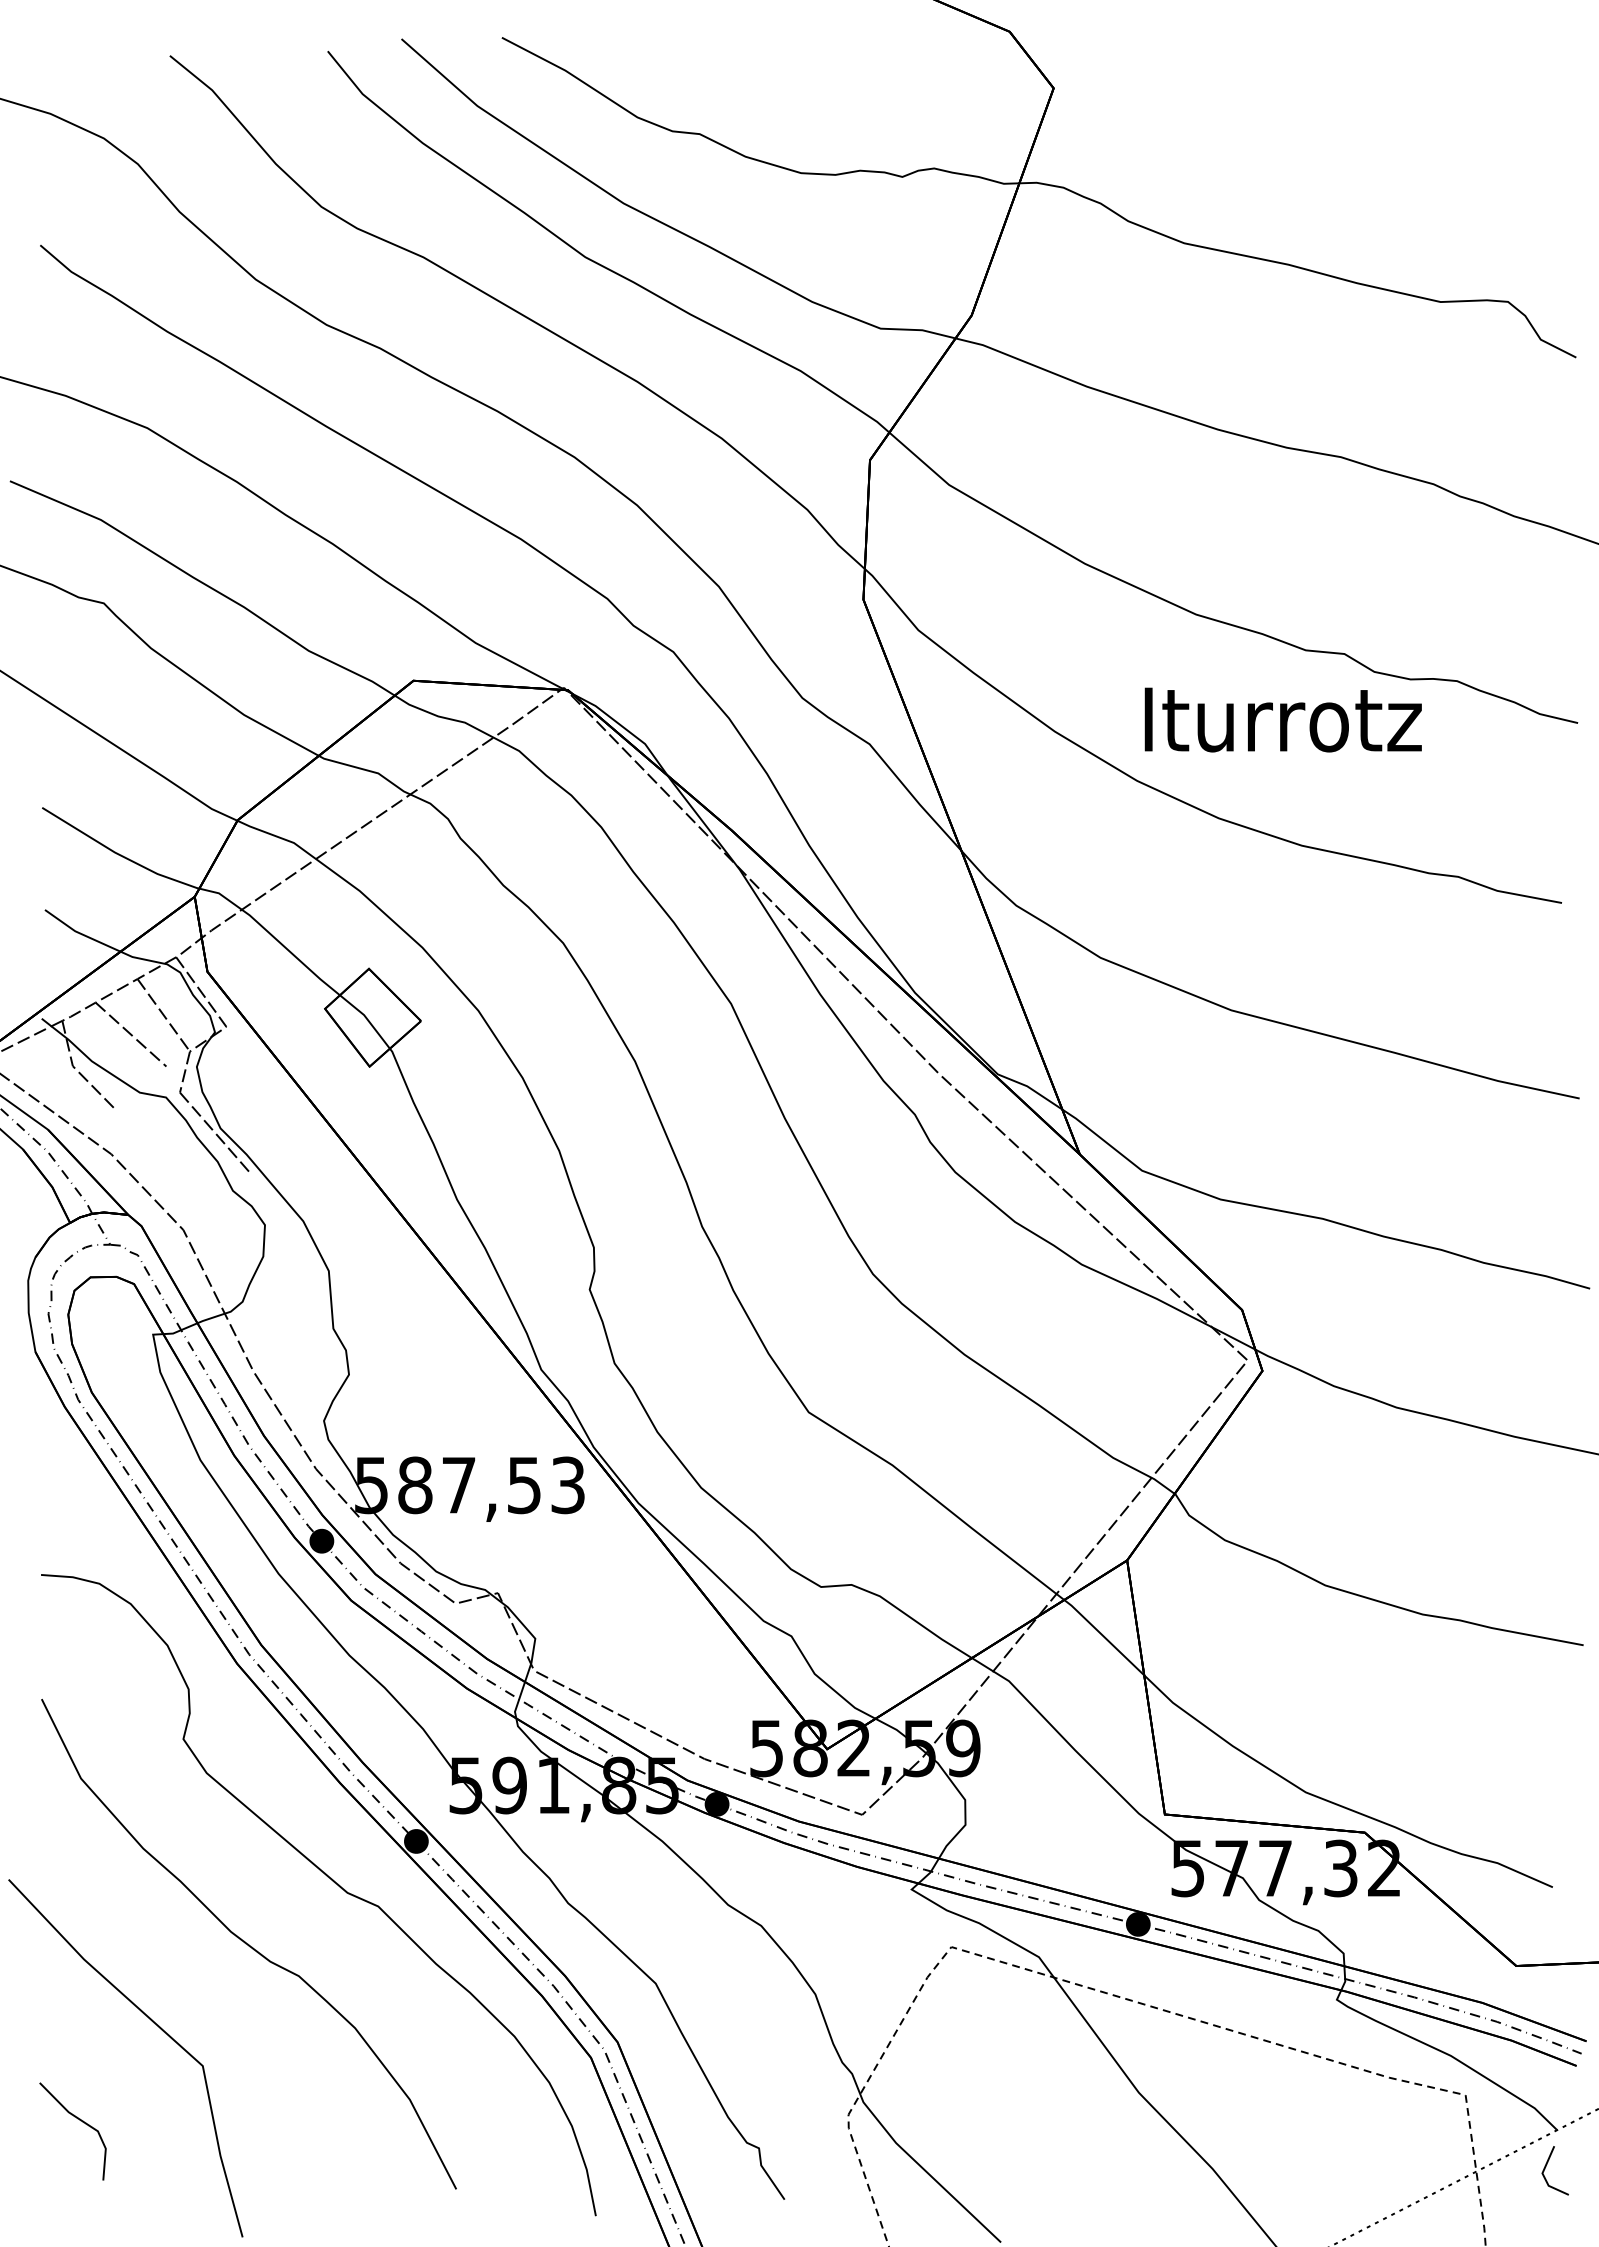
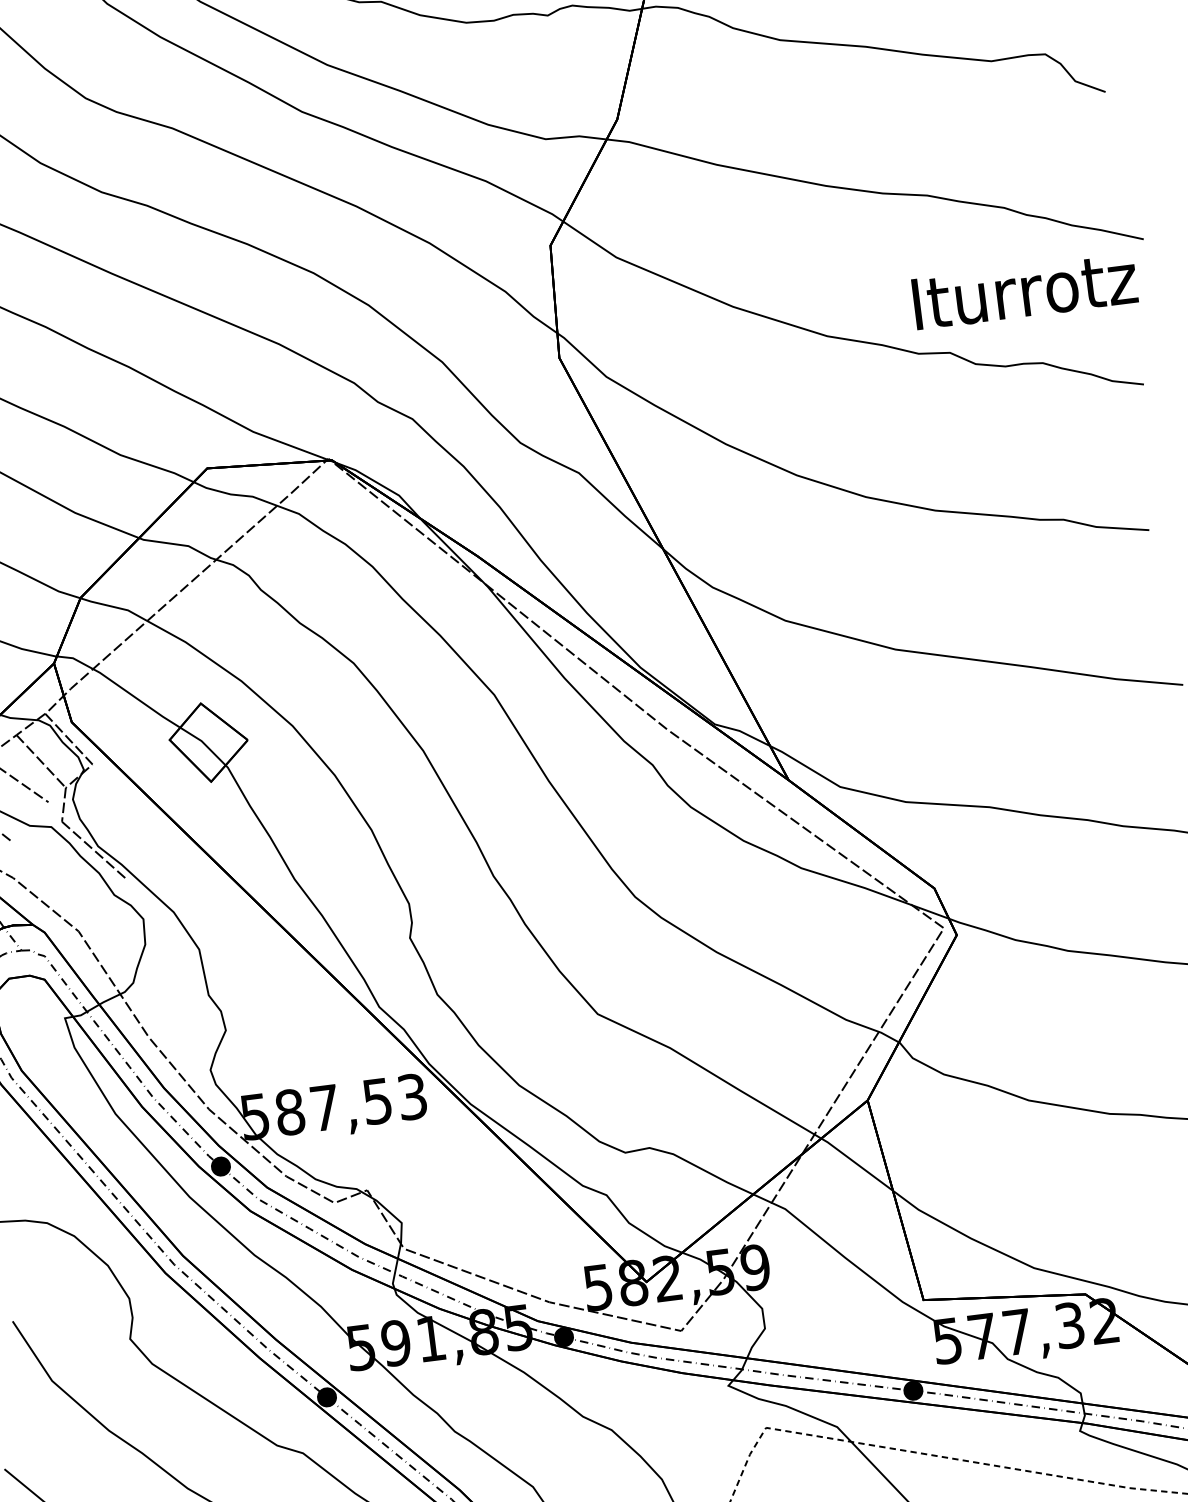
text: (1282, 719) -> (1024, 290), moved

